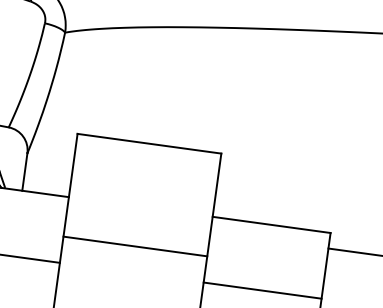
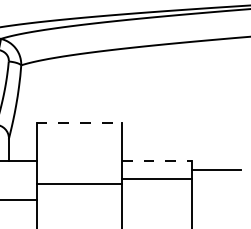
line: (150, 144) -> (79, 123), solid -> dashed
line: (271, 224) -> (156, 160), solid -> dashed
line: (262, 290) -> (156, 178), moved

